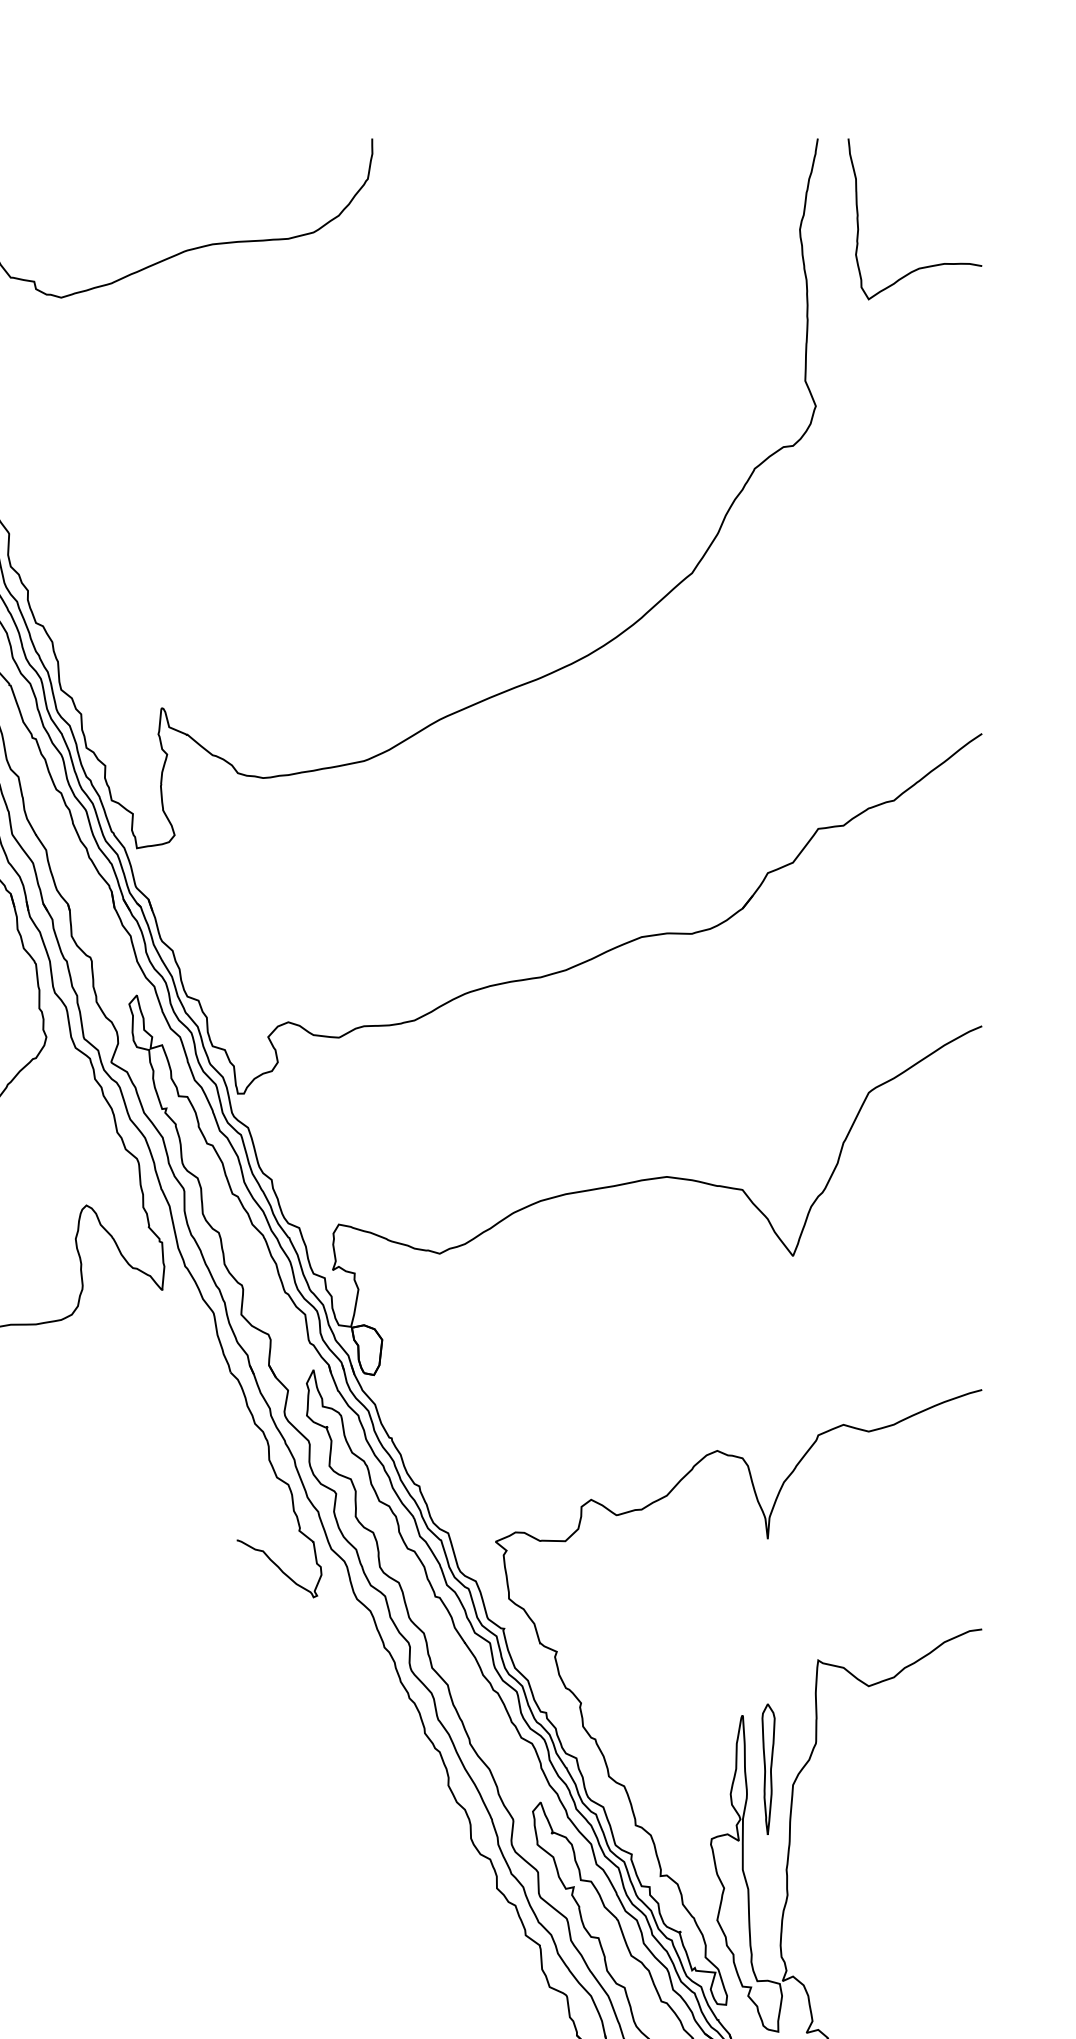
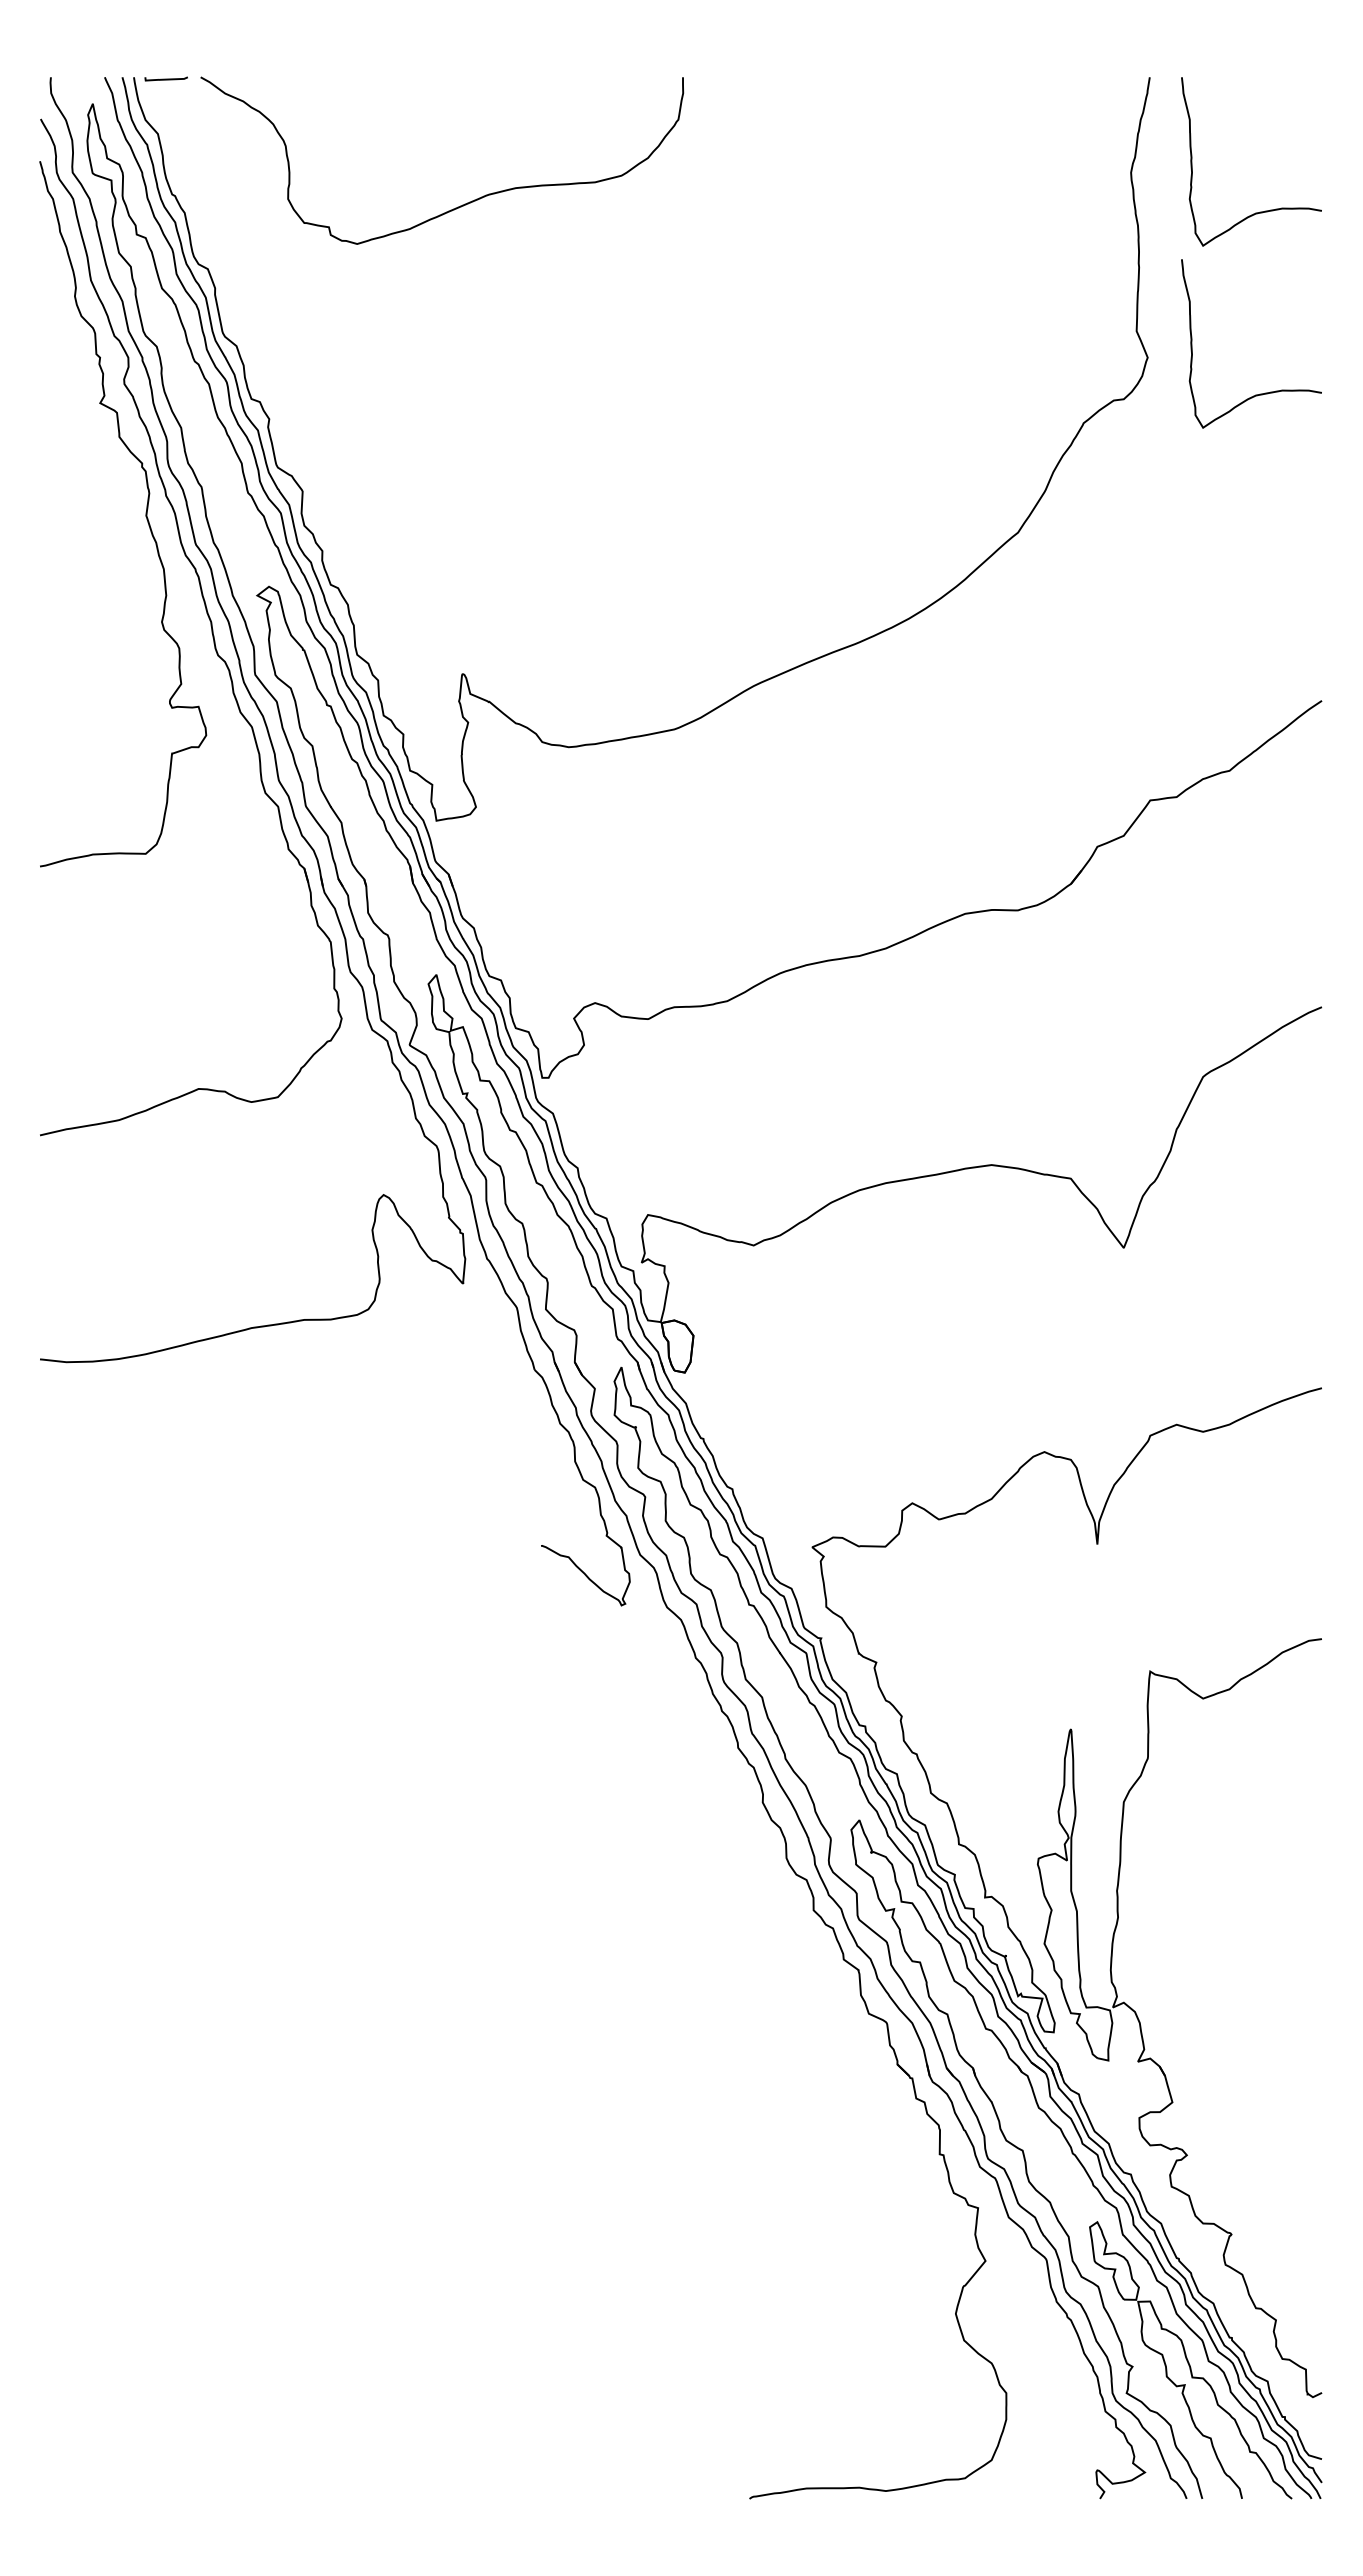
curve: (923, 440) -> (1260, 393), added
part: (767, 1769) -> (1097, 1785), removed

